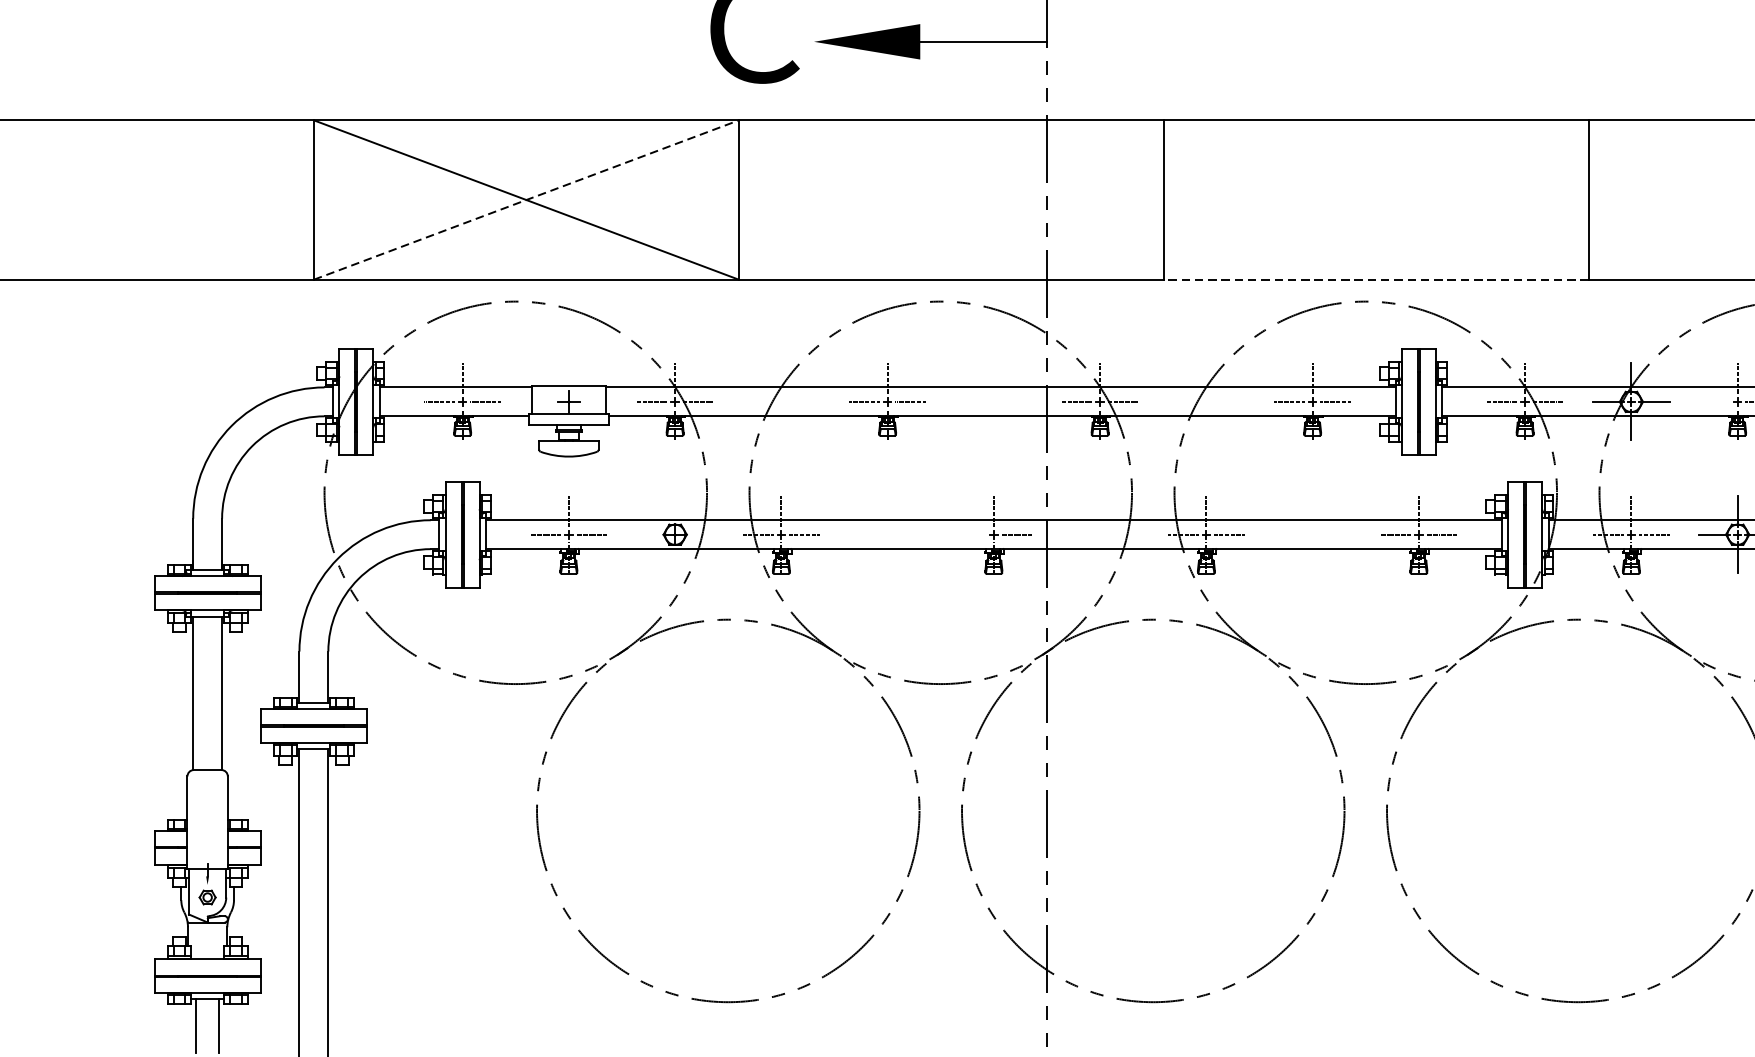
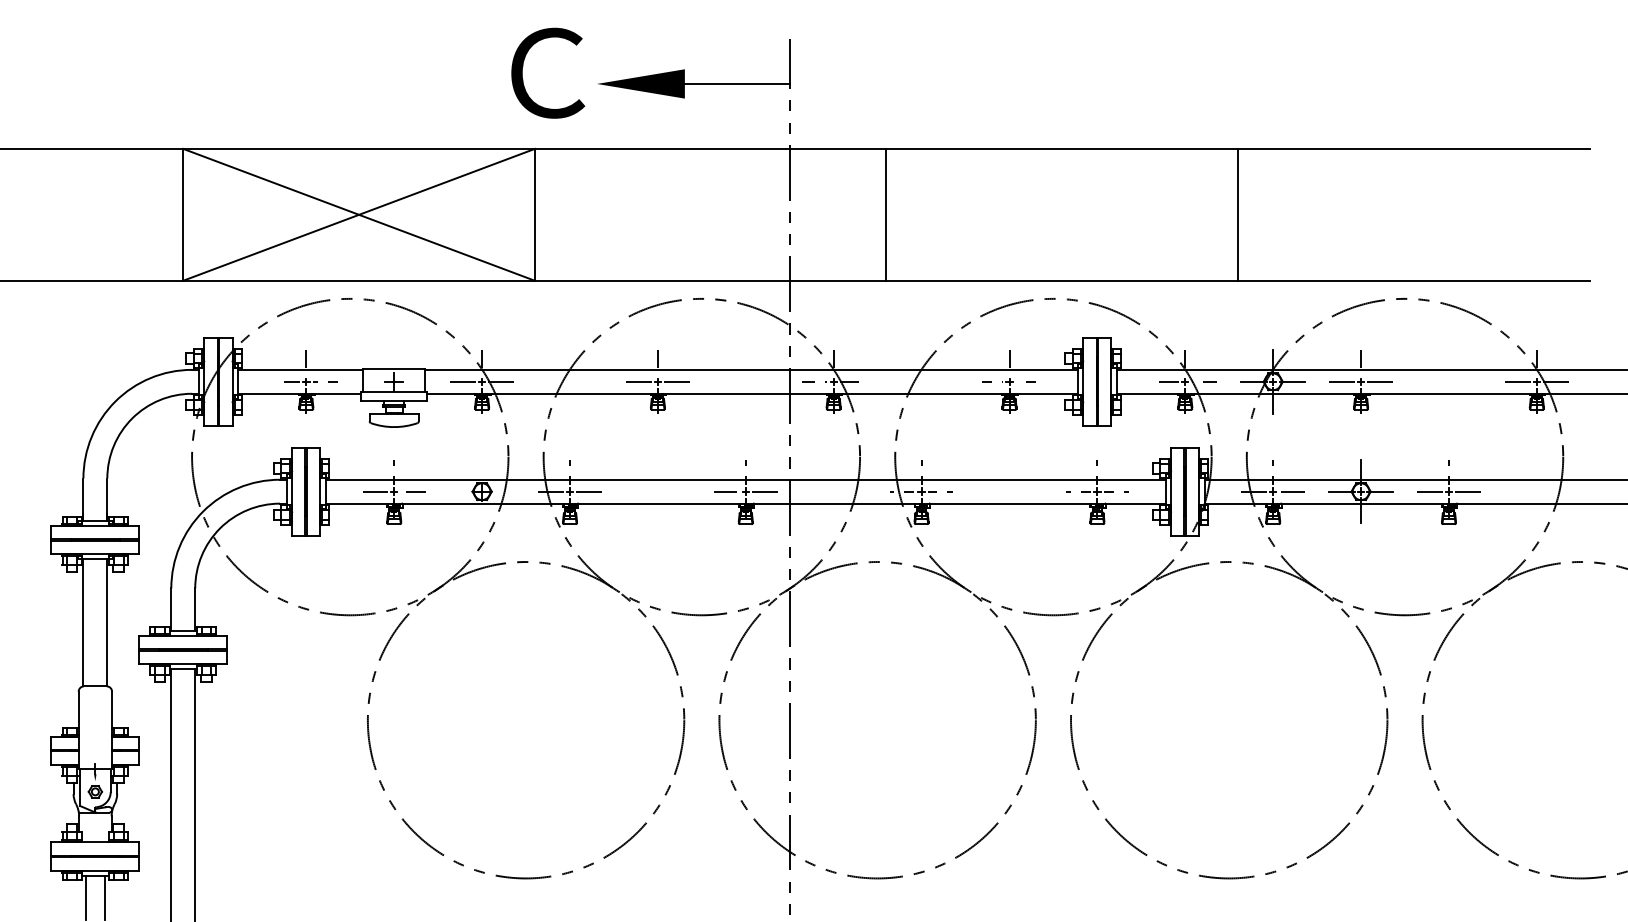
line: (526, 199) -> (359, 214), dashed -> solid
line: (1376, 279) -> (1062, 280), dashed -> solid
line: (1713, 401) -> (1341, 381), added
line: (970, 534) -> (726, 491), added

